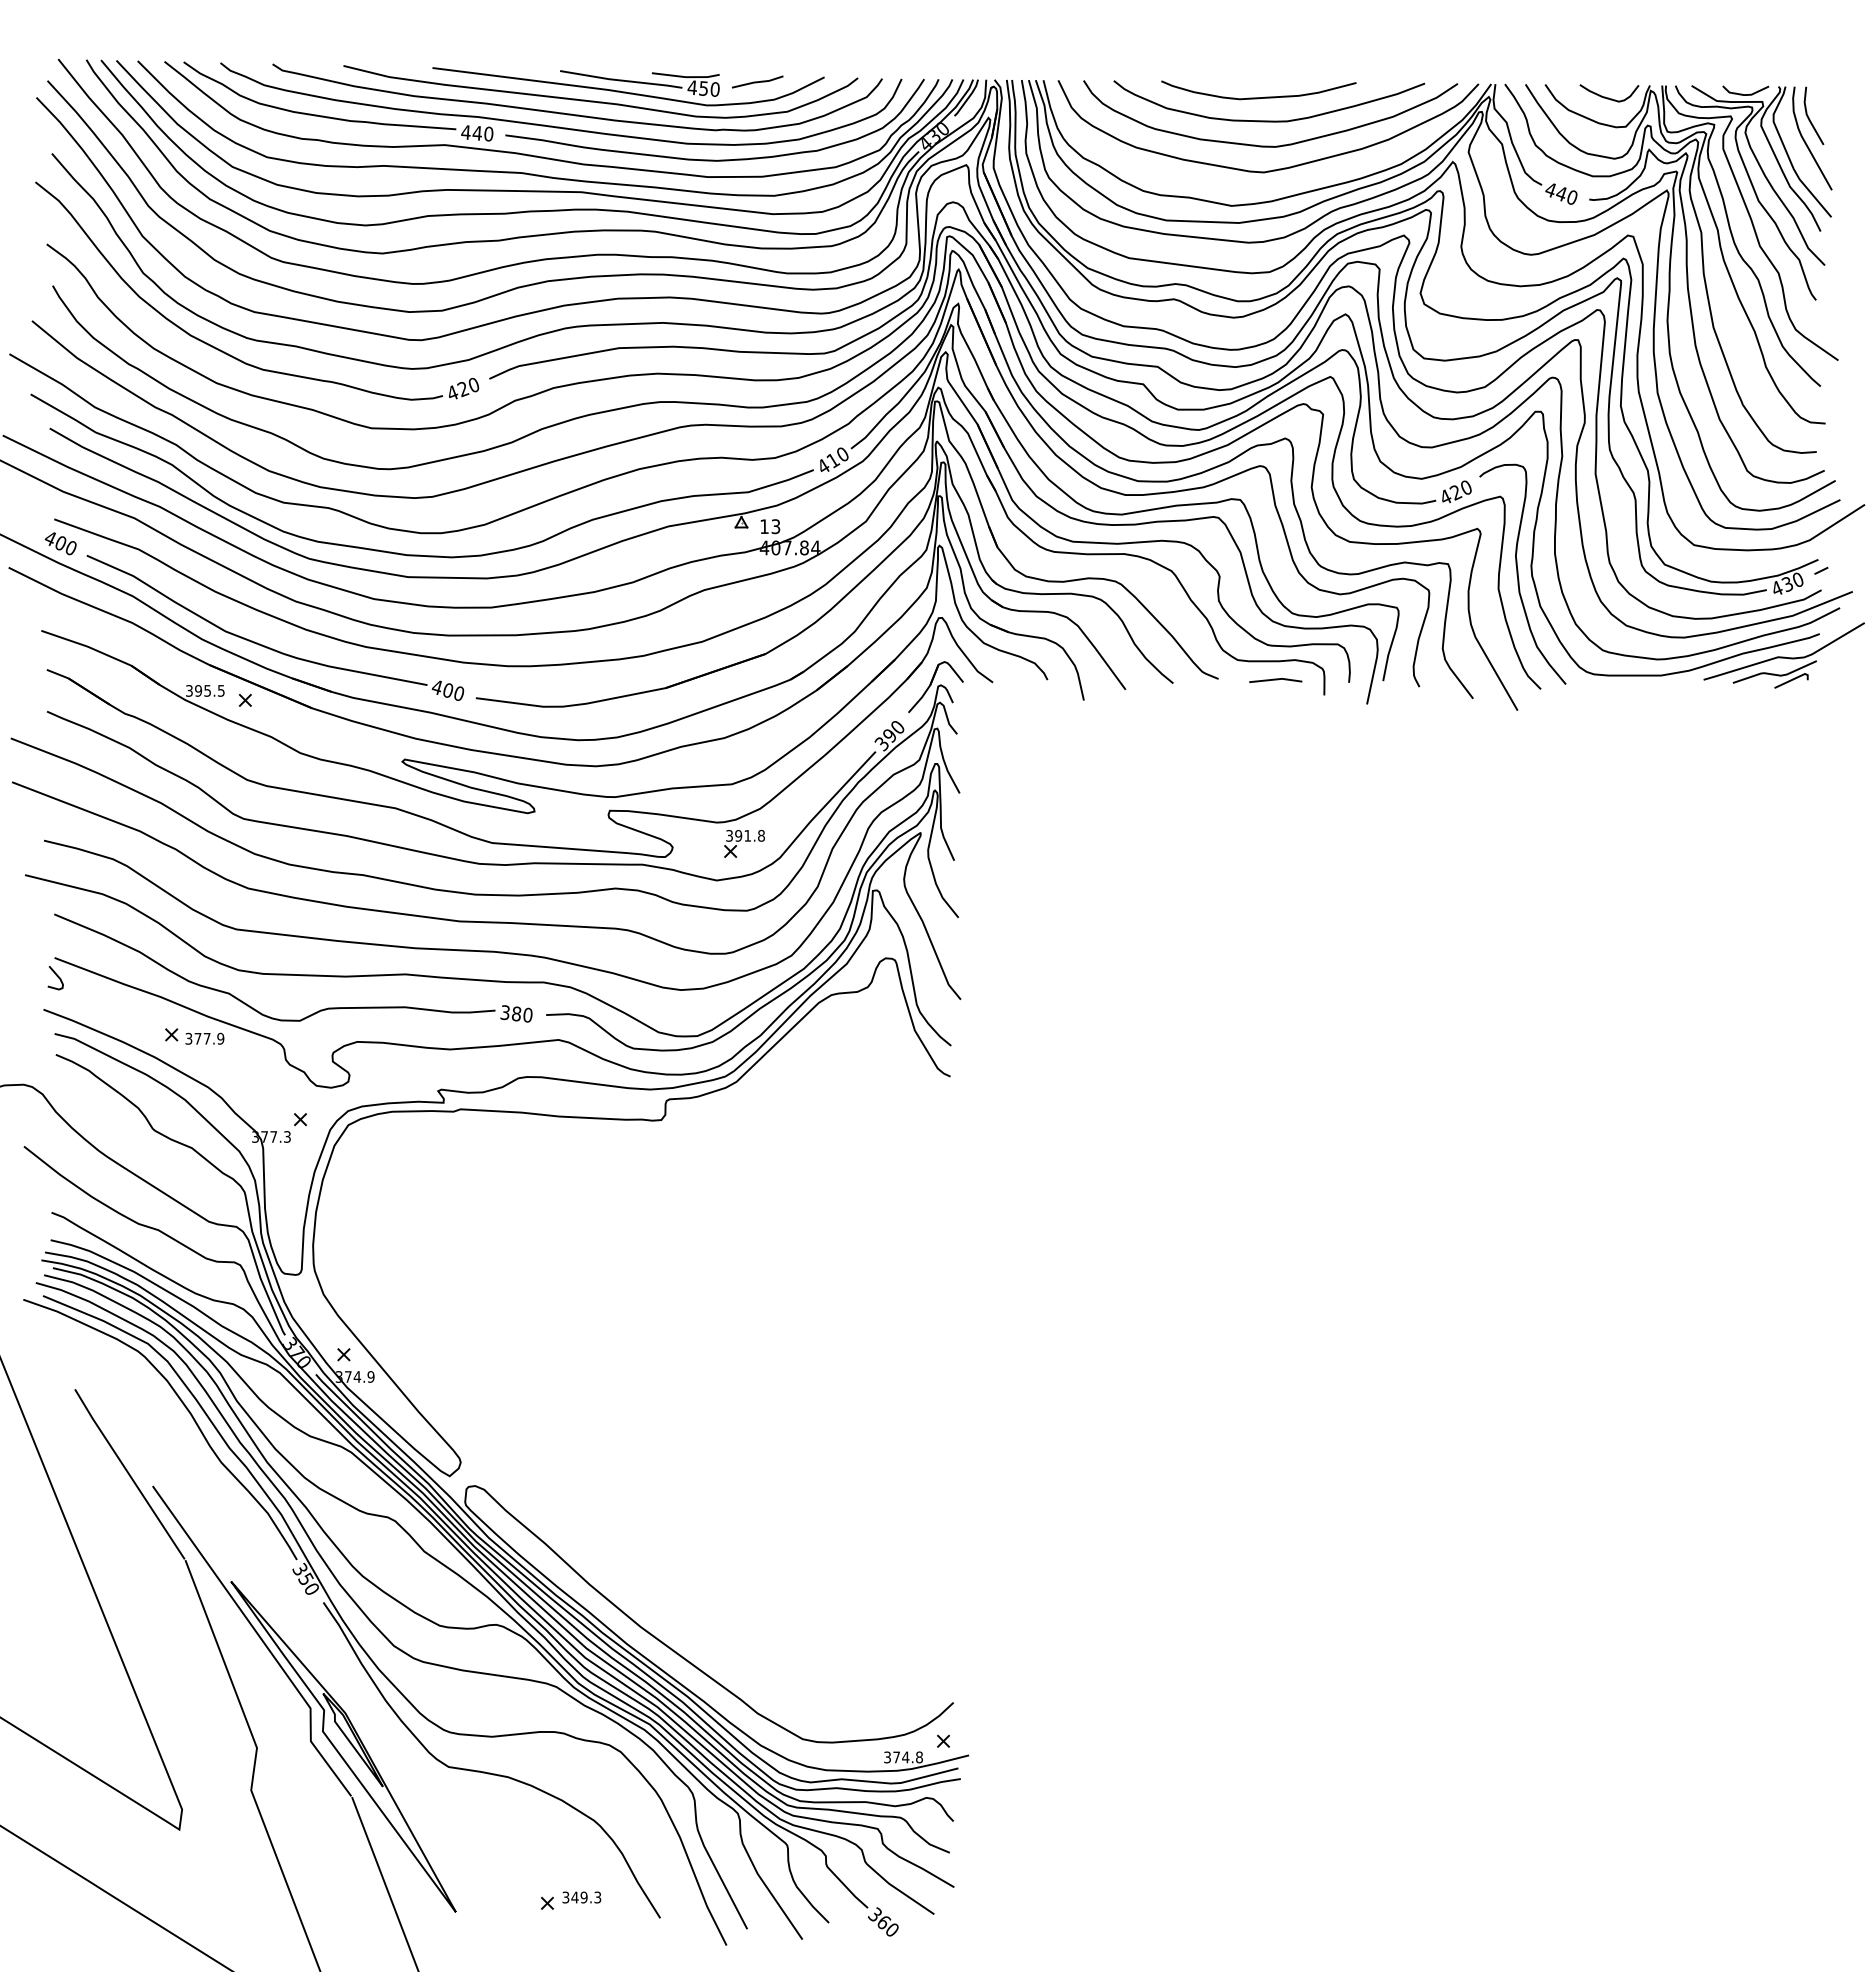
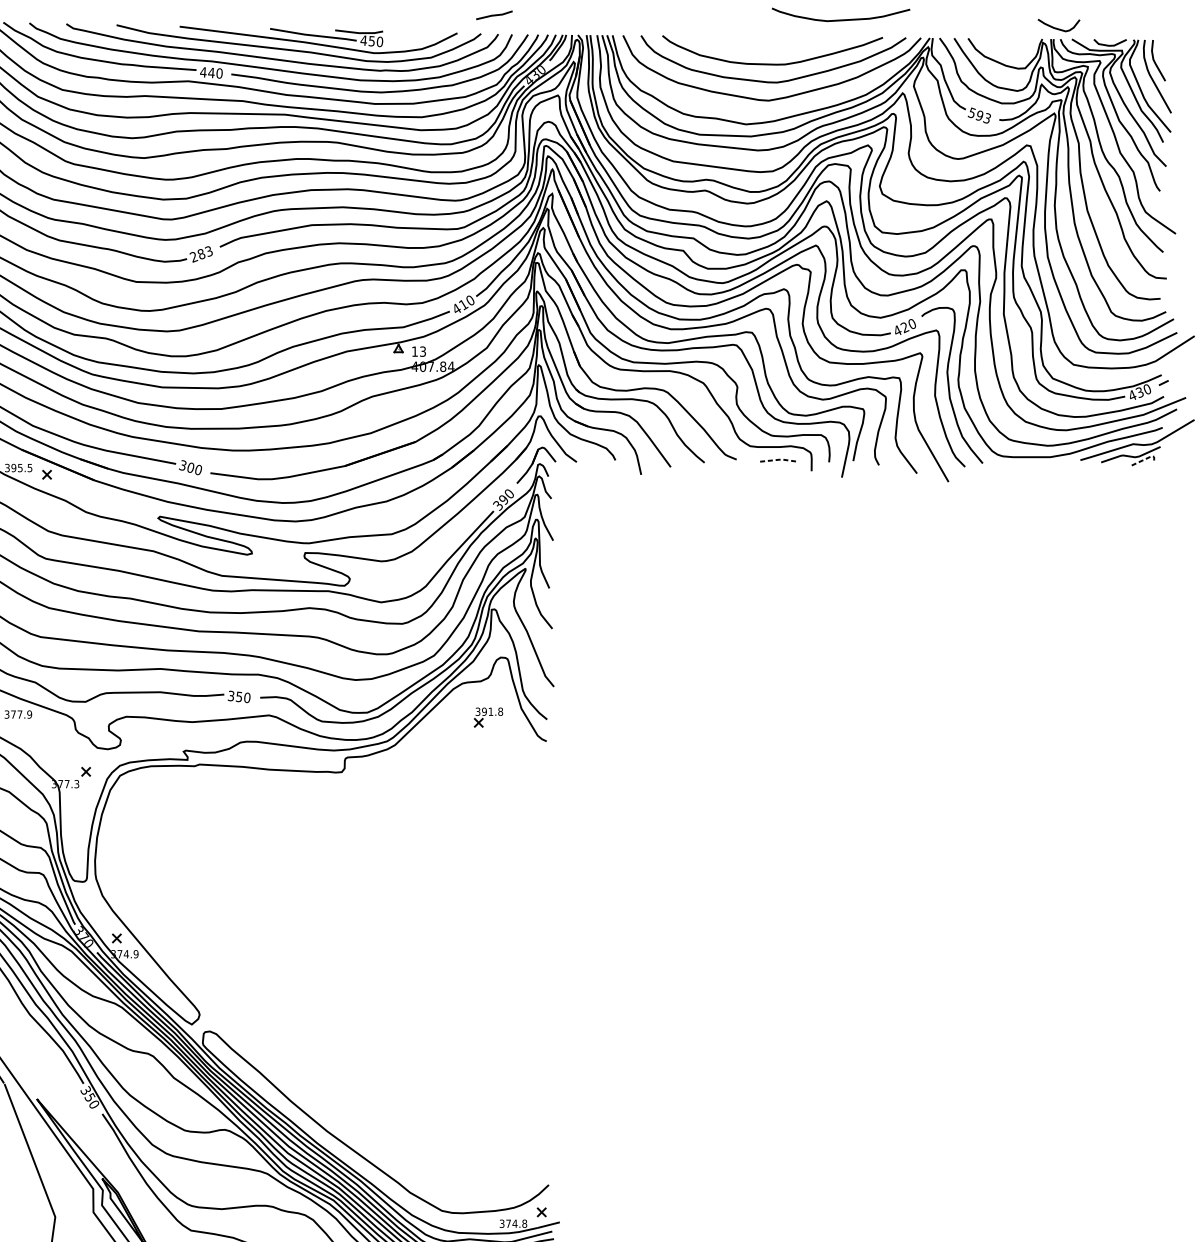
line: (757, 81) -> (494, 14), moved
curve: (1258, 97) -> (840, 19), moved
curve: (1608, 97) -> (1058, 28), moved
text: (1560, 193) -> (978, 115), 440 -> 593
text: (462, 389) -> (200, 254), 420 -> 283
line: (1795, 678) -> (1145, 459), solid -> dashed
line: (1276, 679) -> (777, 459), solid -> dashed
text: (436, 686) -> (182, 464), 400 -> 300
part: (744, 843) -> (488, 717), moved
text: (516, 1013) -> (239, 696), 380 -> 350

